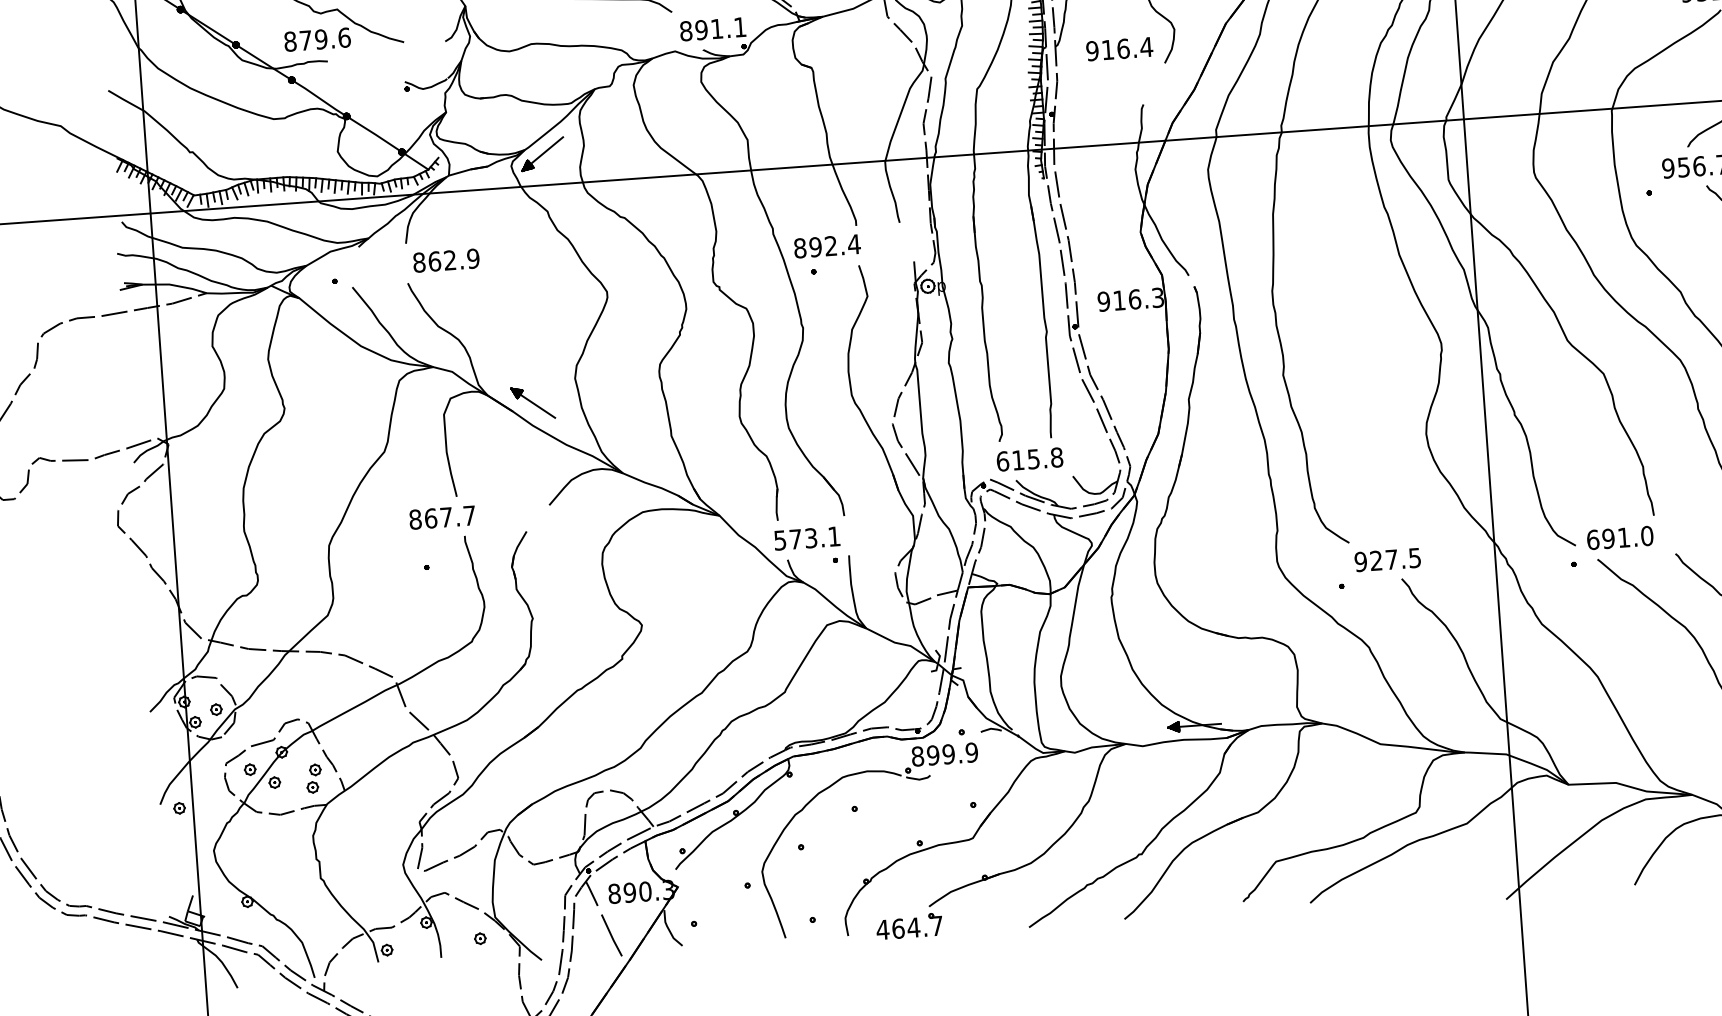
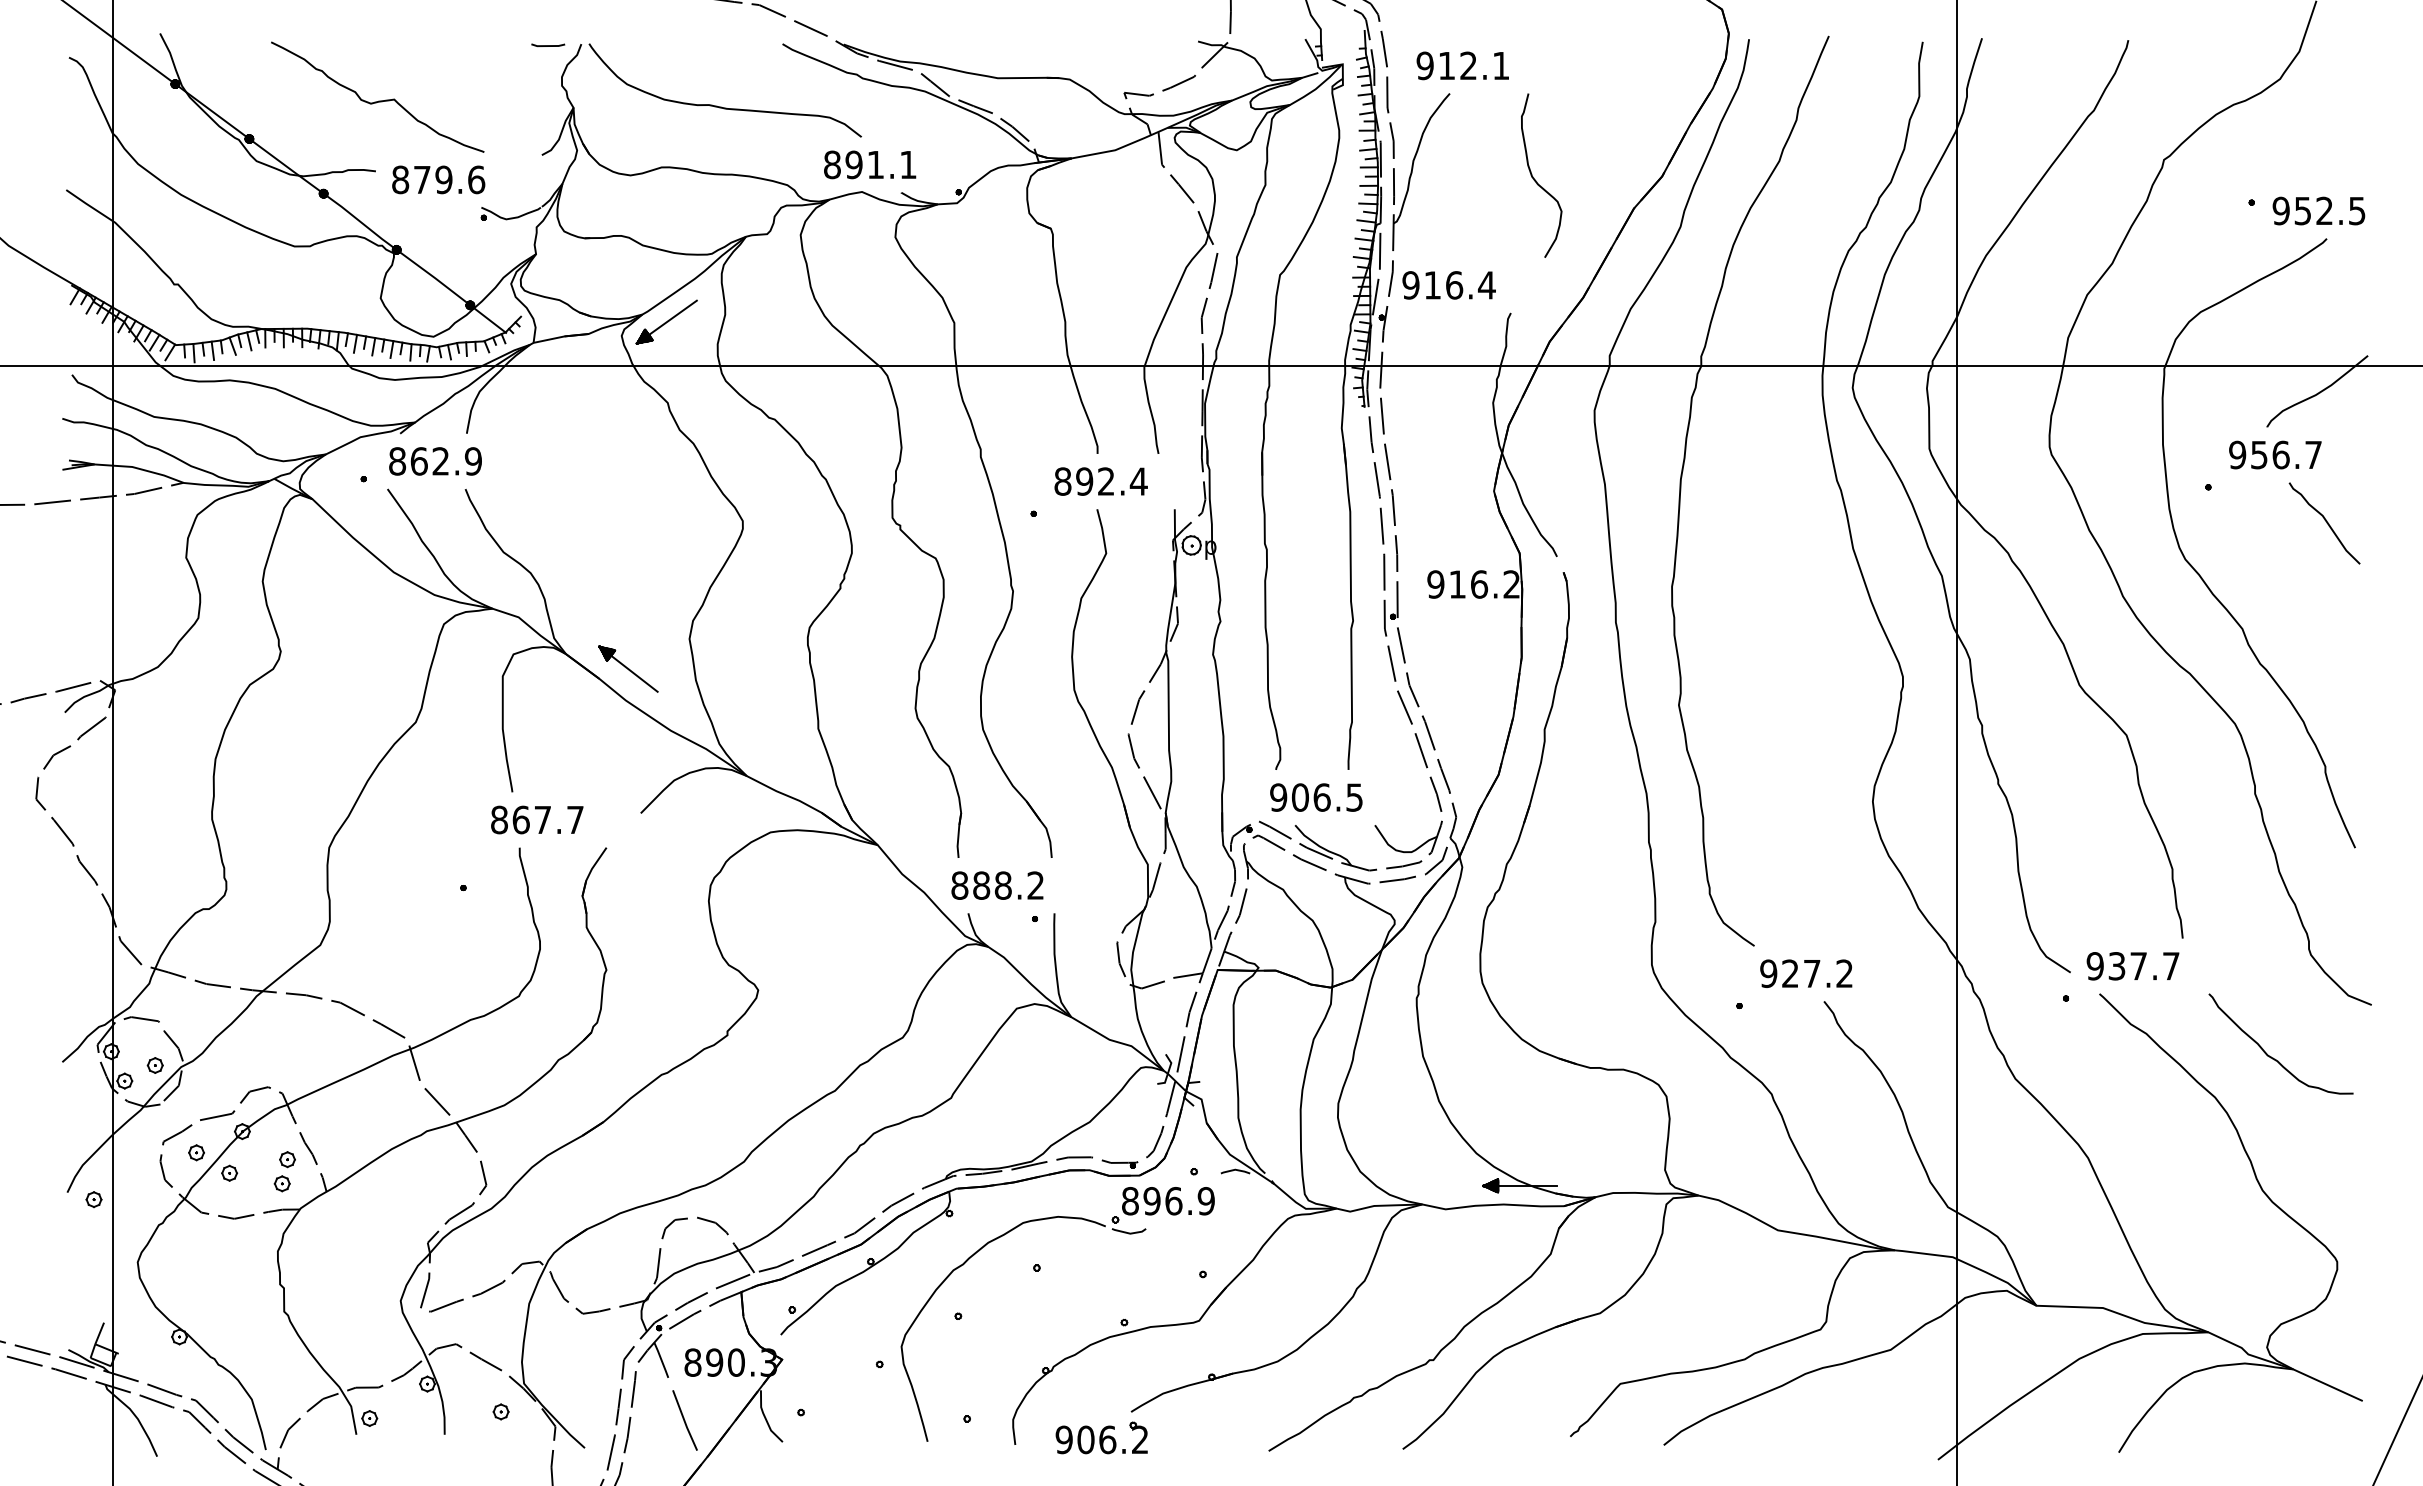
text: (713, 28) -> (870, 164), moved
text: (317, 39) -> (438, 179), moved
text: (1119, 49) -> (1448, 285), moved
text: (826, 246) -> (1100, 481), moved
text: (446, 260) -> (435, 461), moved
text: (1157, 297) -> (1511, 584), 916.3 -> 916.2
text: (1029, 459) -> (1316, 797), 615.8 -> 906.5
text: (442, 517) -> (537, 819), moved
text: (807, 538) -> (997, 885), 573.1 -> 888.2
text: (1619, 538) -> (2132, 966), 691.0 -> 937.7
text: (1414, 557) -> (1844, 973), 927.5 -> 927.2
text: (948, 754) -> (1173, 1201), 899.9 -> 896.9
text: (909, 927) -> (1101, 1439), 464.7 -> 906.2

